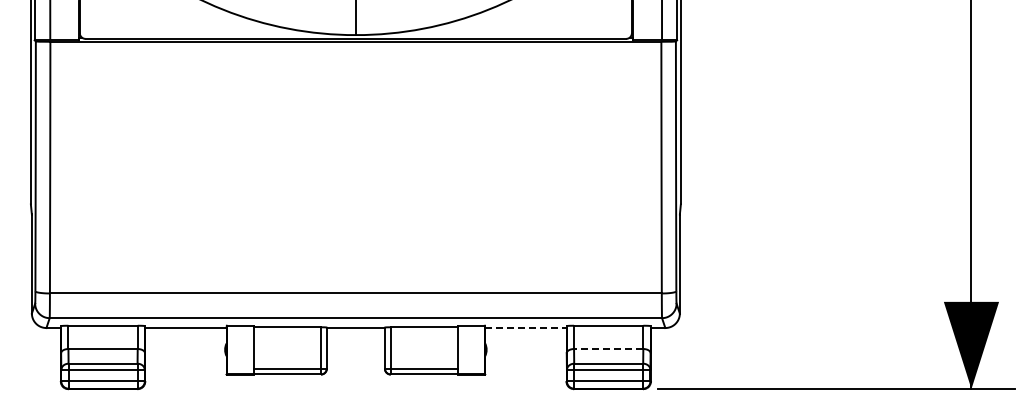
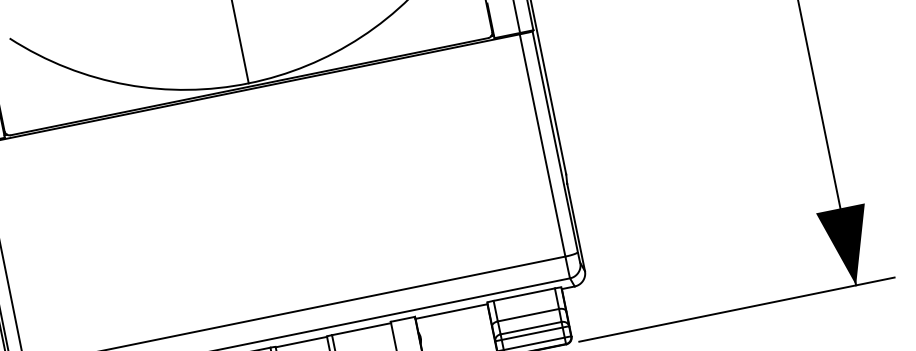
line: (525, 328) -> (451, 312), dashed -> solid
line: (608, 349) -> (528, 315), dashed -> solid

